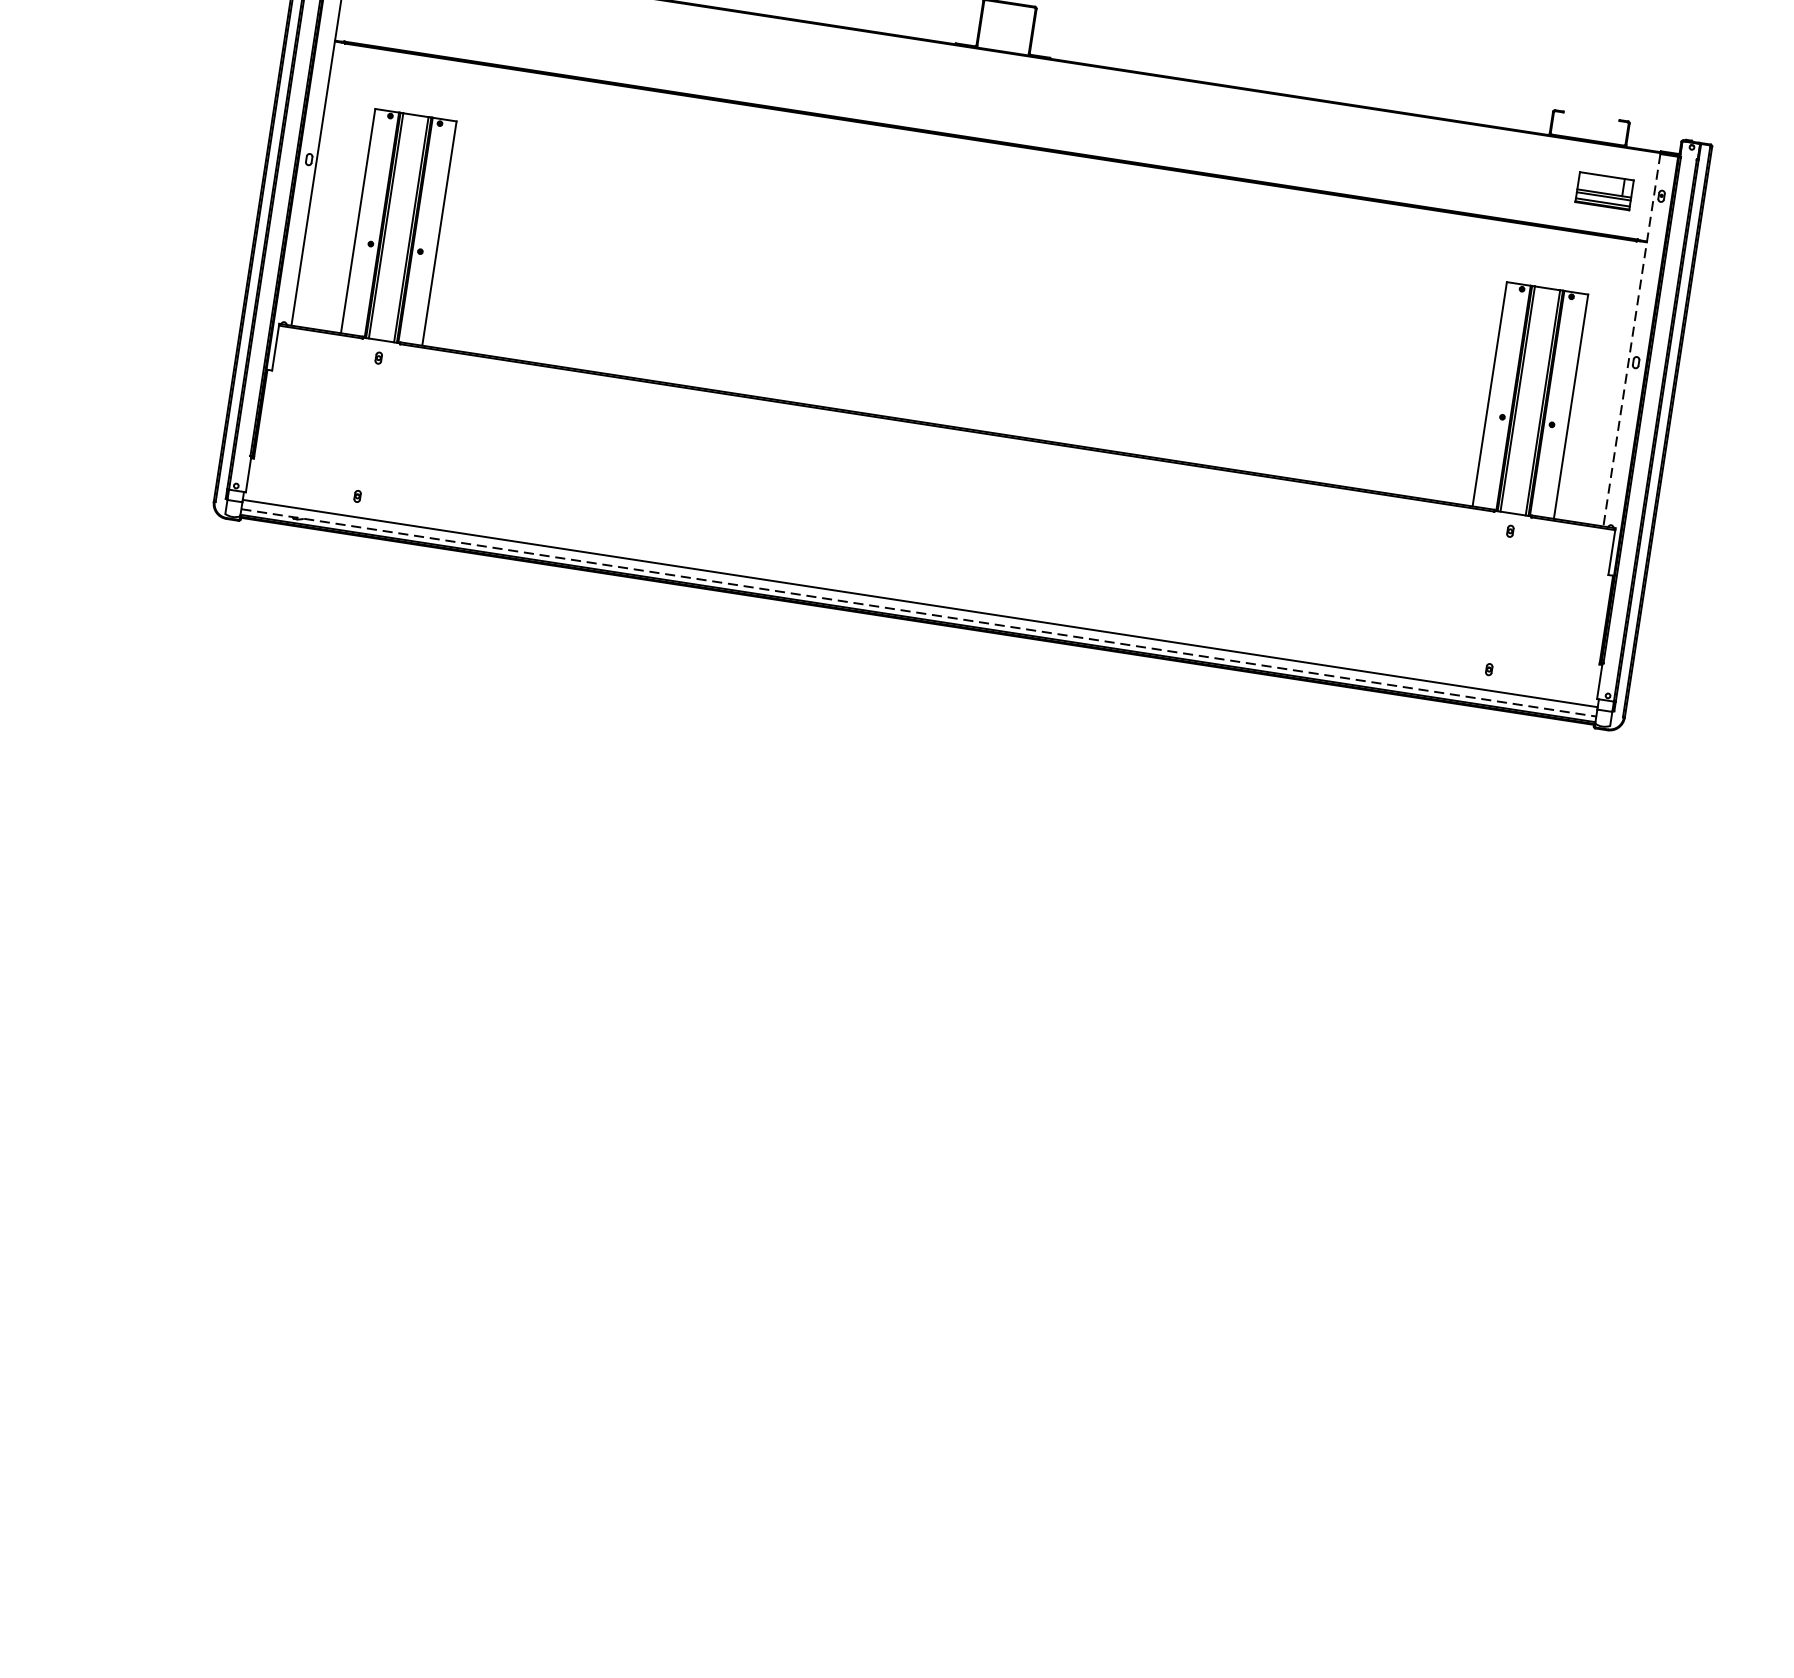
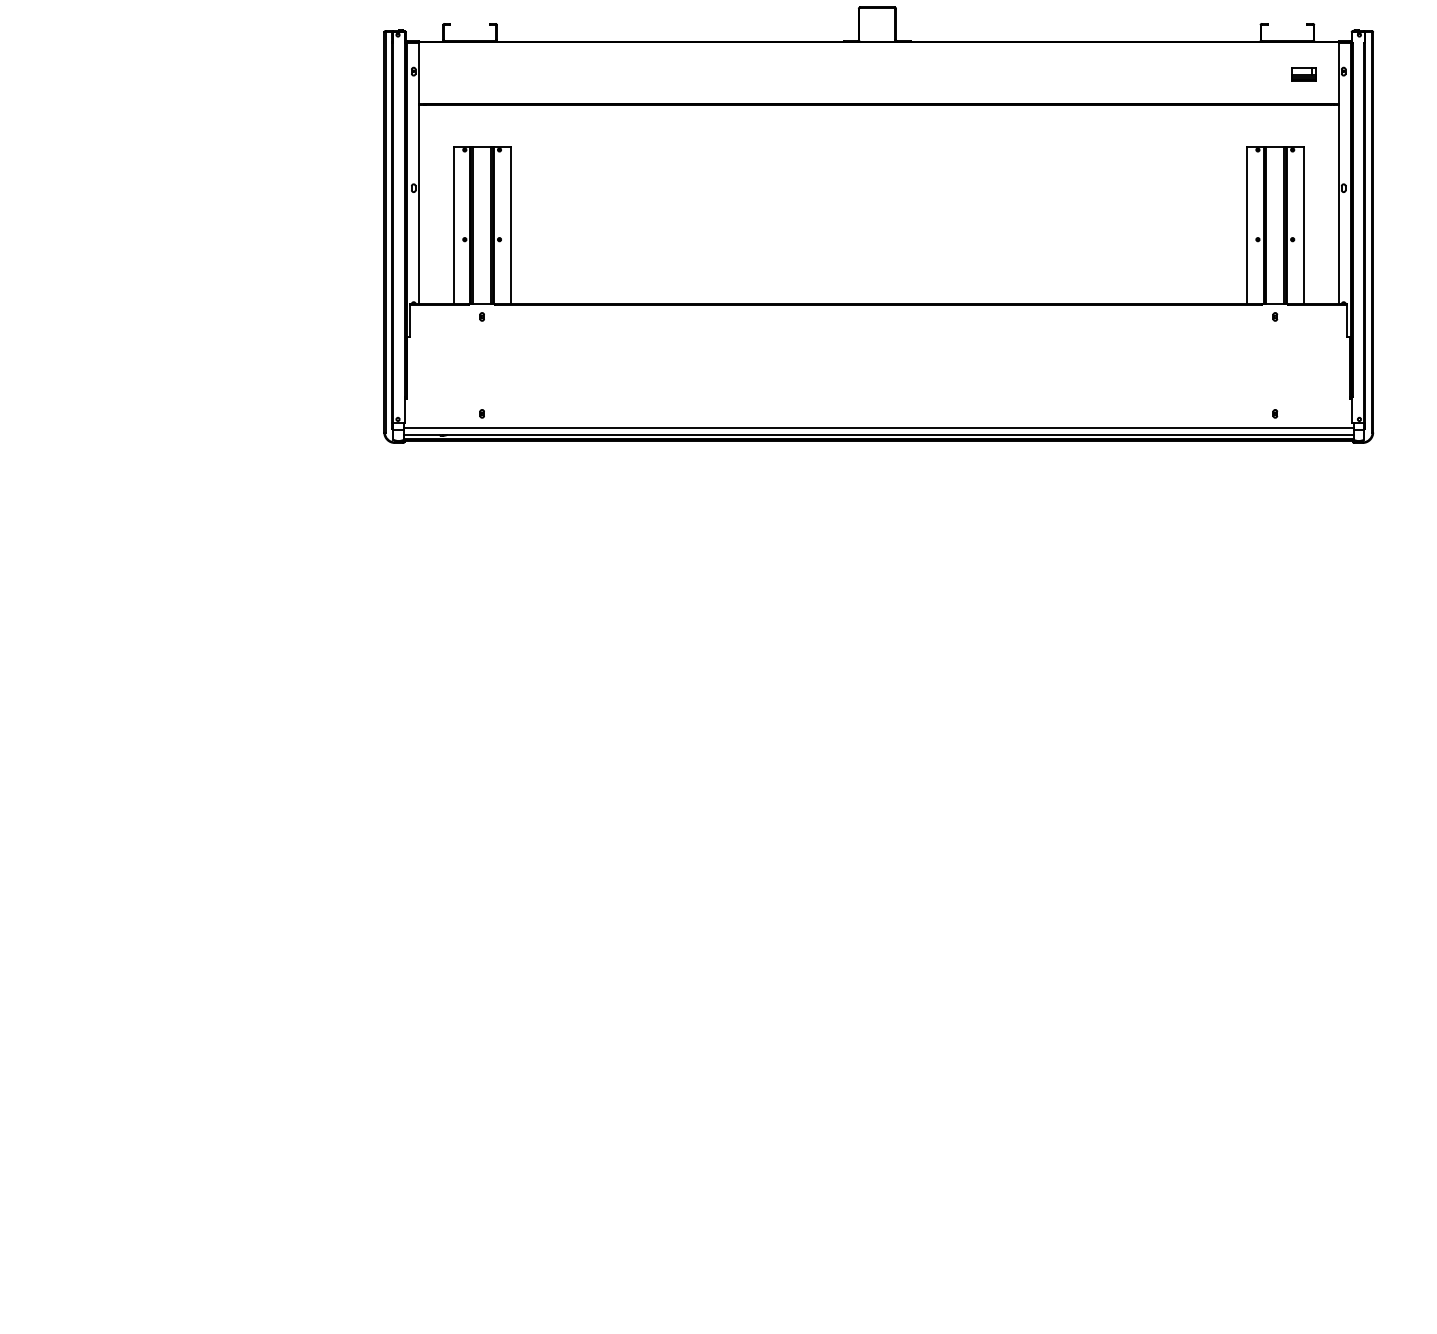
part: (1603, 191) -> (1303, 74), size x0.62
line: (1631, 340) -> (1338, 173), dashed -> solid
line: (918, 612) -> (878, 434), dashed -> solid

